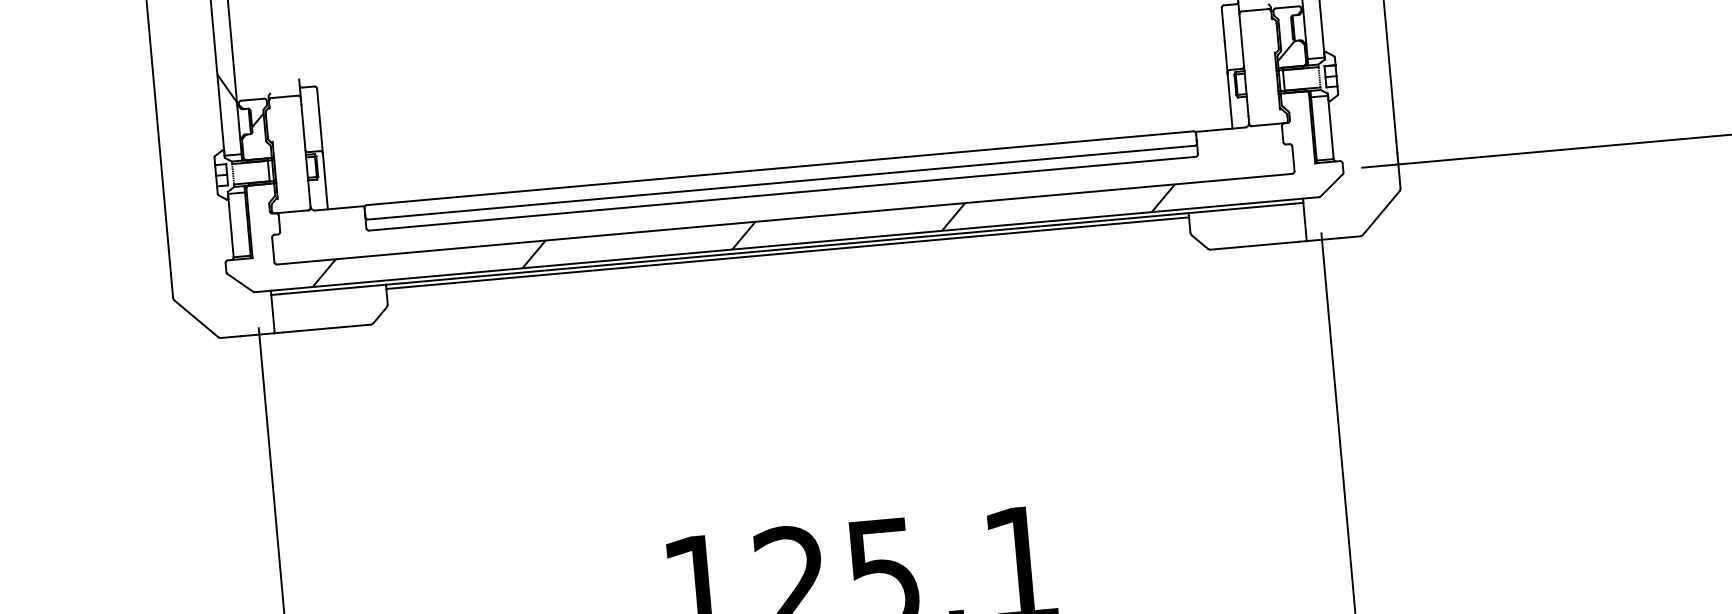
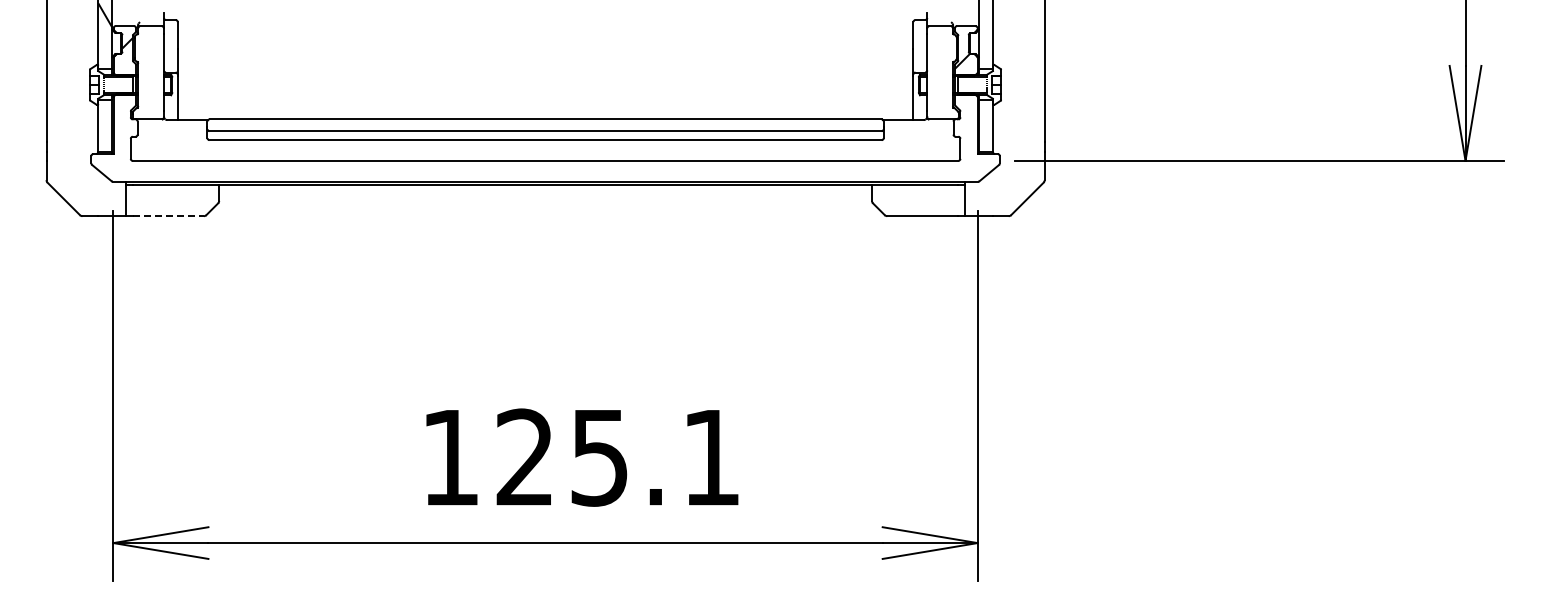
hatch: (743, 234) -> (511, 170), removed
line: (787, 253) -> (545, 188), removed
line: (327, 328) -> (168, 216), solid -> dashed

